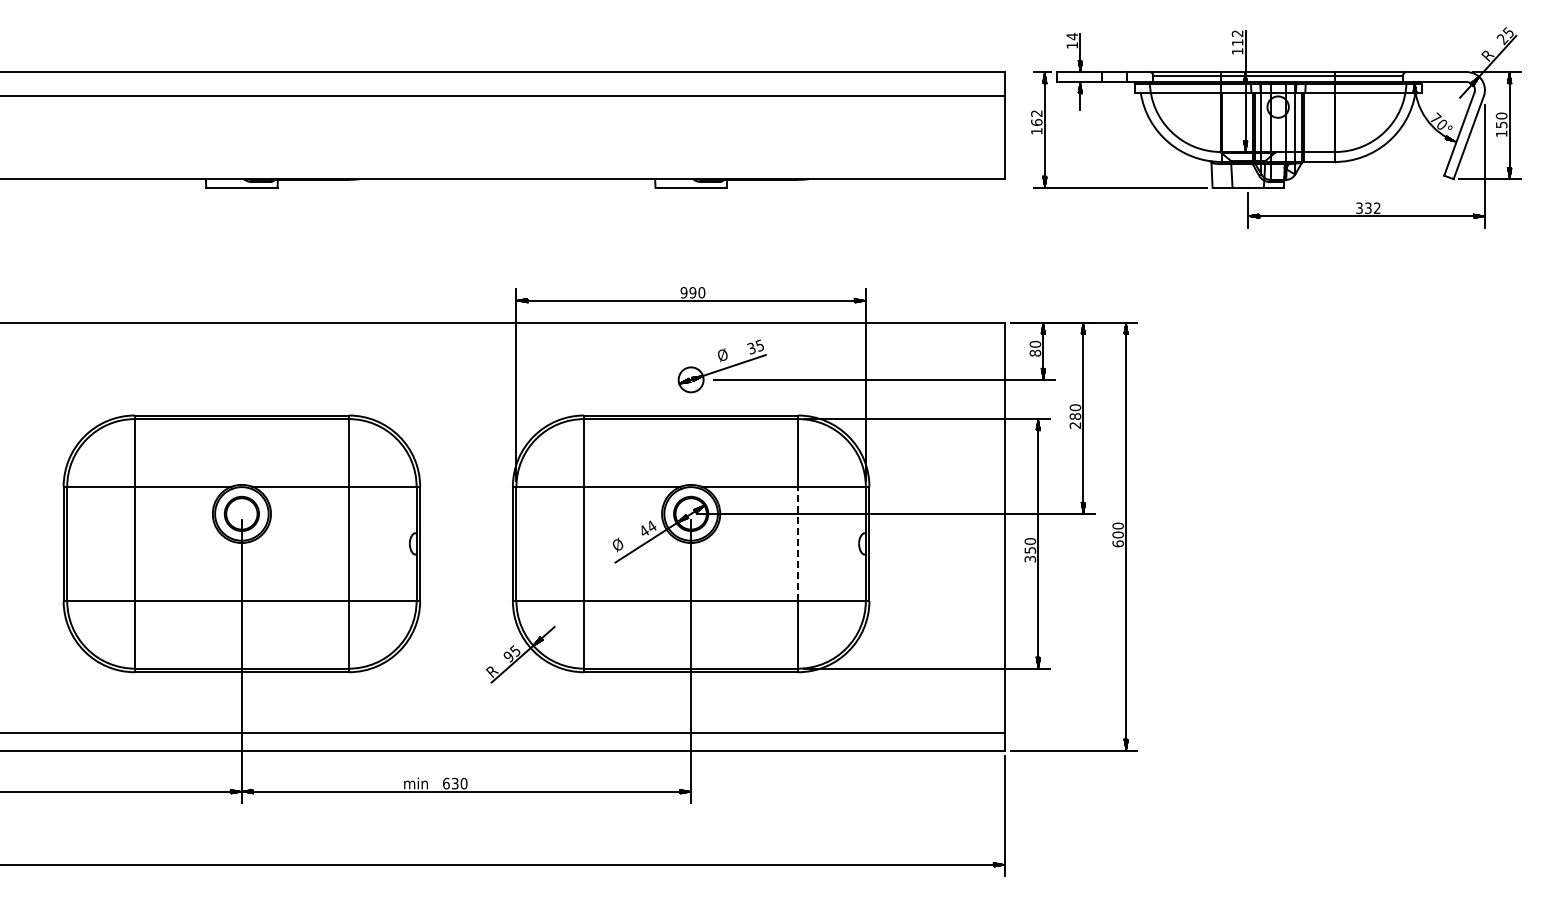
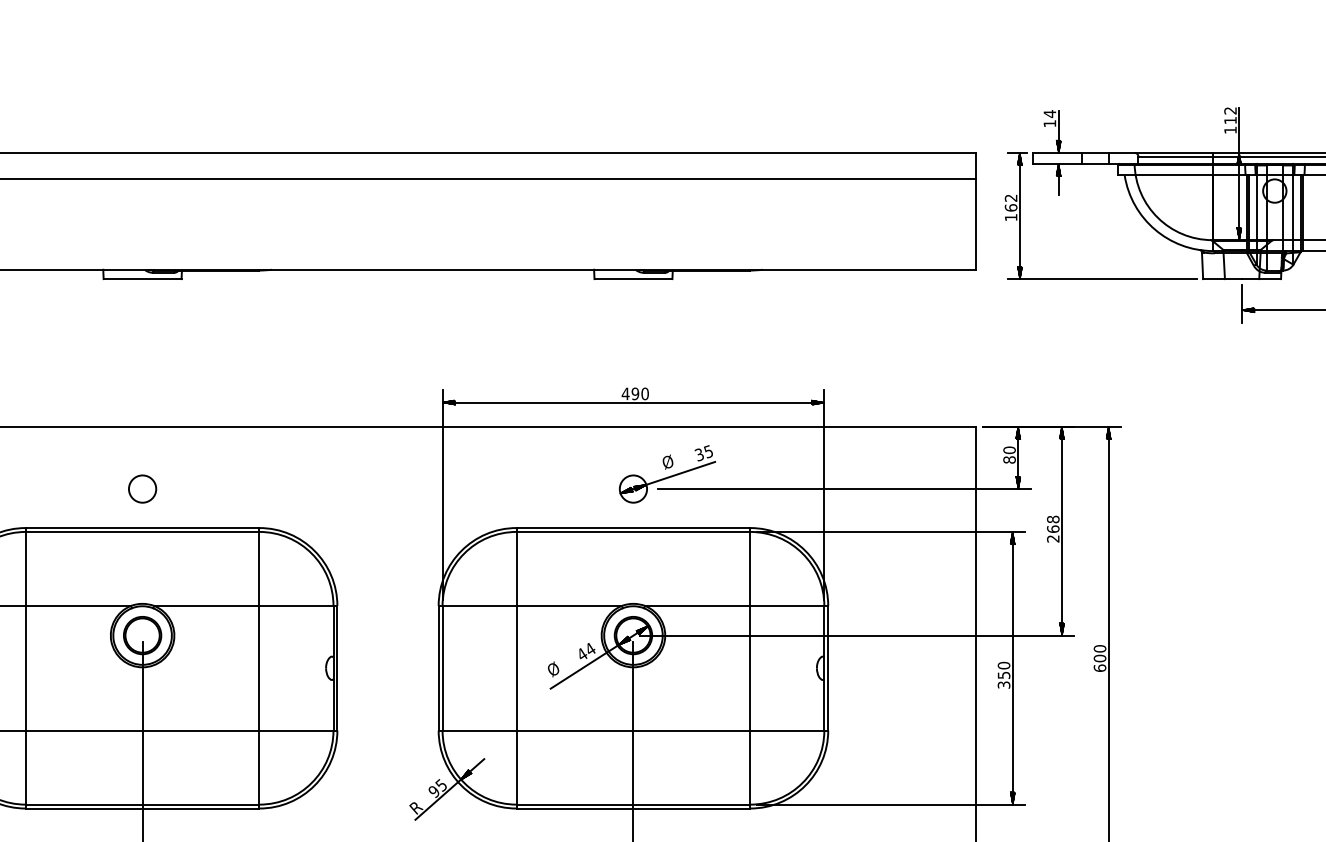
text: (683, 292) -> (625, 393), 990 -> 490
circle: (241, 379) -> (142, 488), added
text: (1074, 411) -> (1052, 523), 280 -> 268
line: (798, 543) -> (750, 667), dashed -> solid

